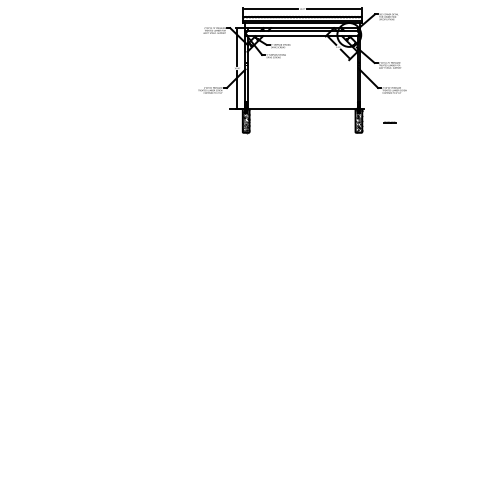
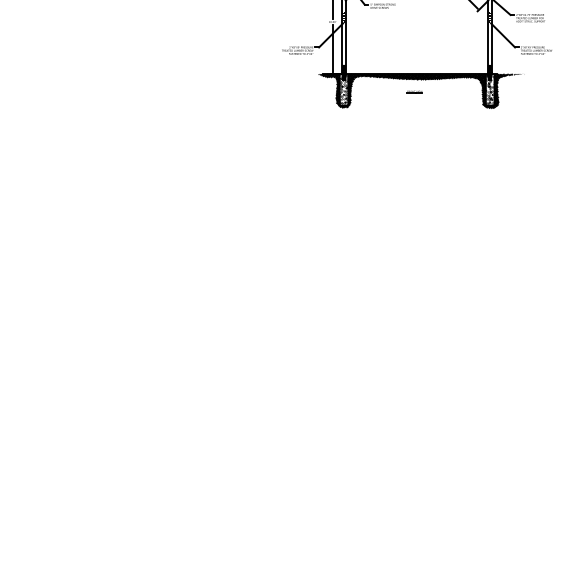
hatch: (305, 121) -> (420, 90), added
line: (389, 122) -> (414, 92), moved

